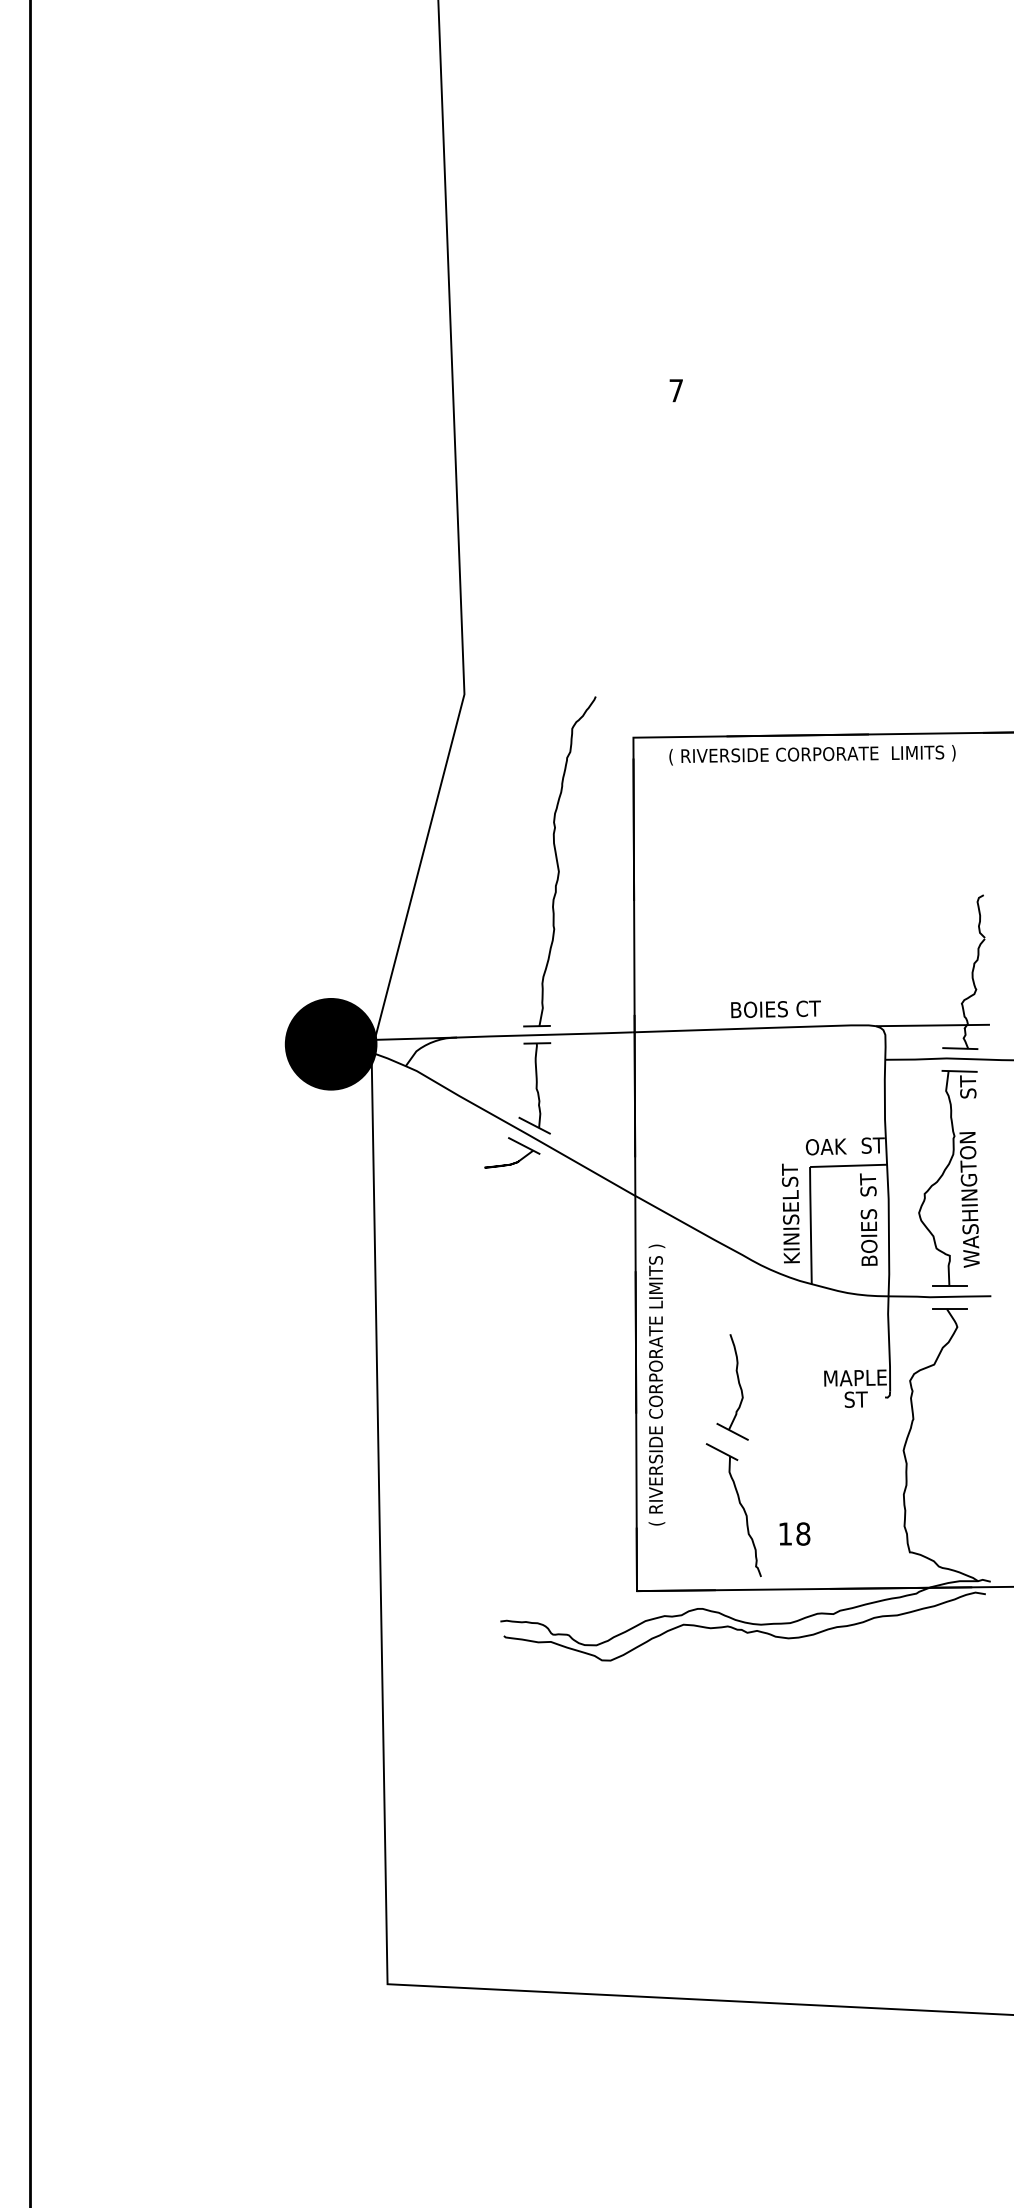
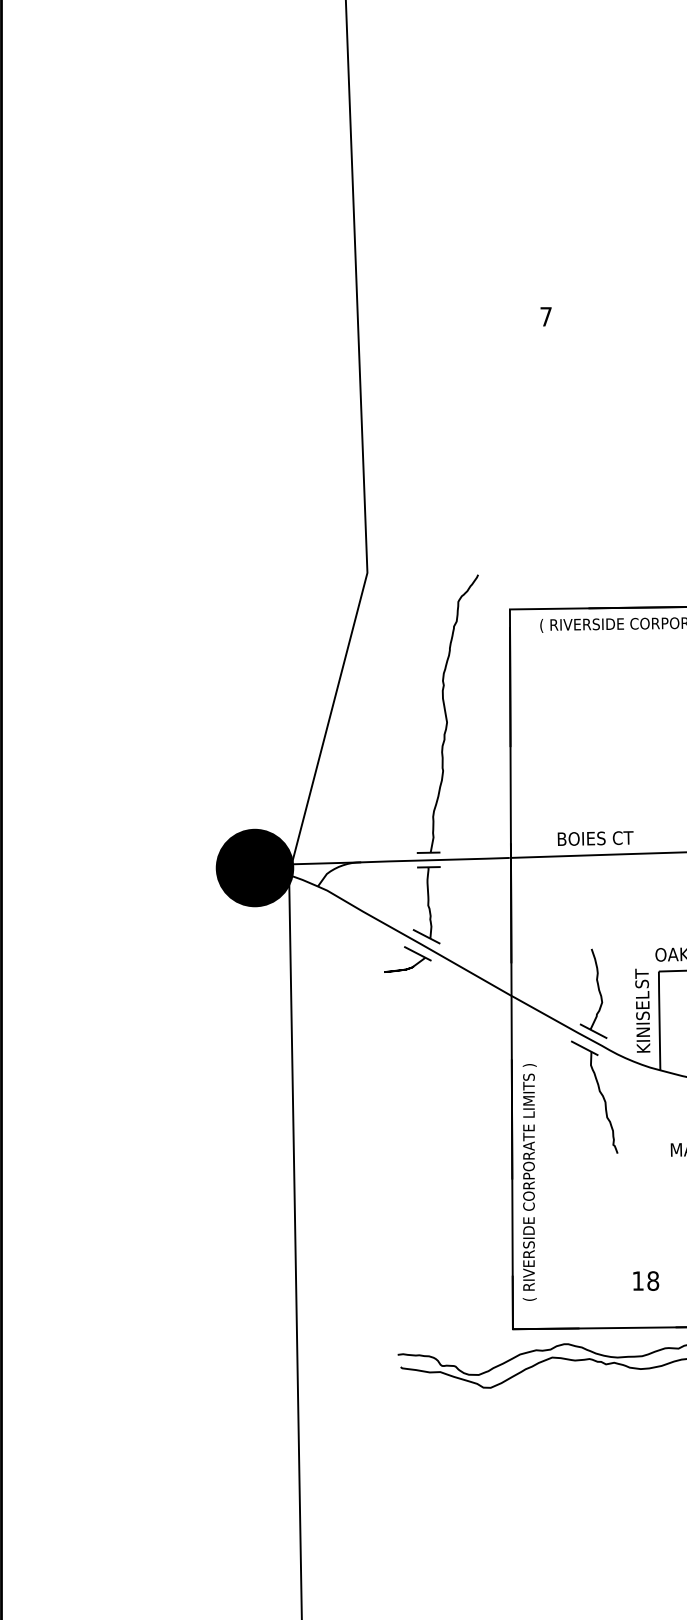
text: (775, 1009) -> (595, 838), moved
text: (656, 1384) -> (529, 1181), moved
part: (733, 1455) -> (594, 1051), moved

